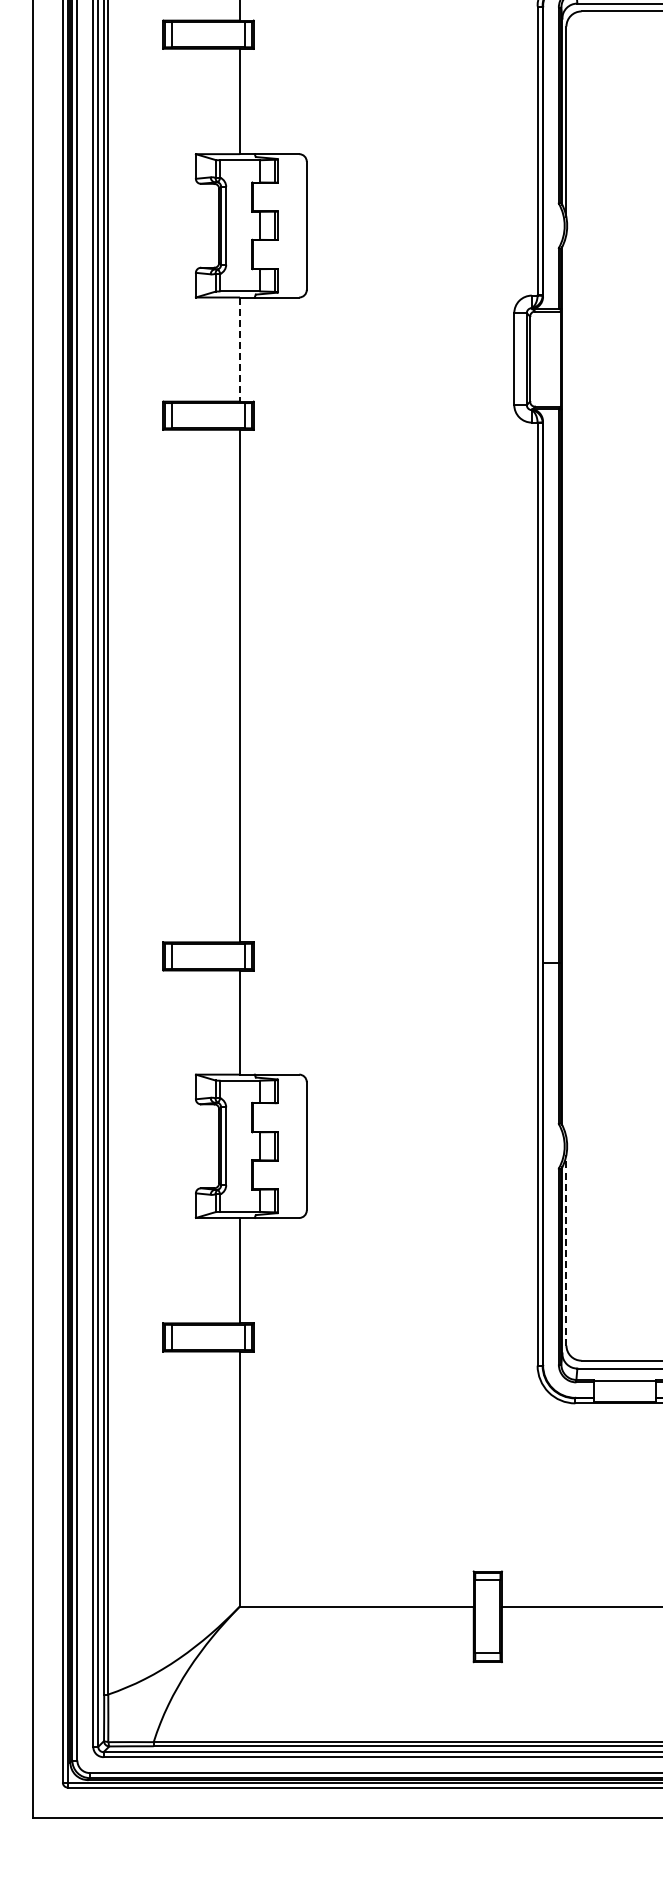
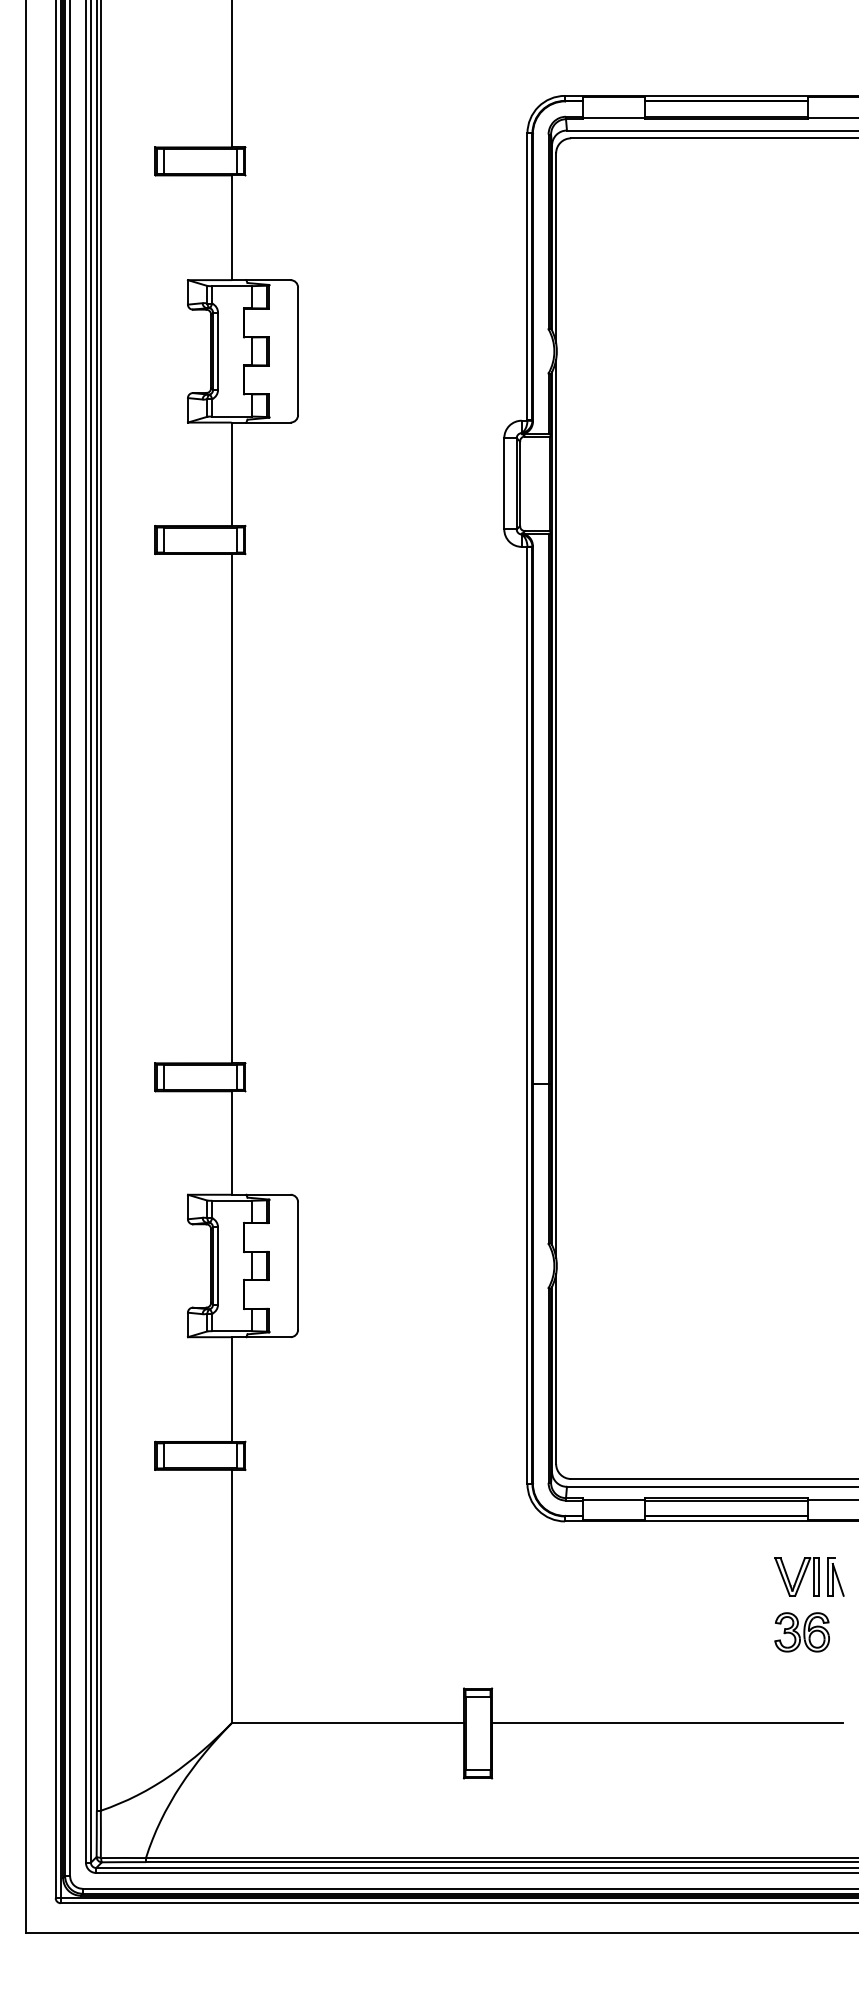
line: (239, 349) -> (231, 474), dashed -> solid
line: (566, 685) -> (556, 808), added
line: (566, 1250) -> (556, 1369), dashed -> solid

